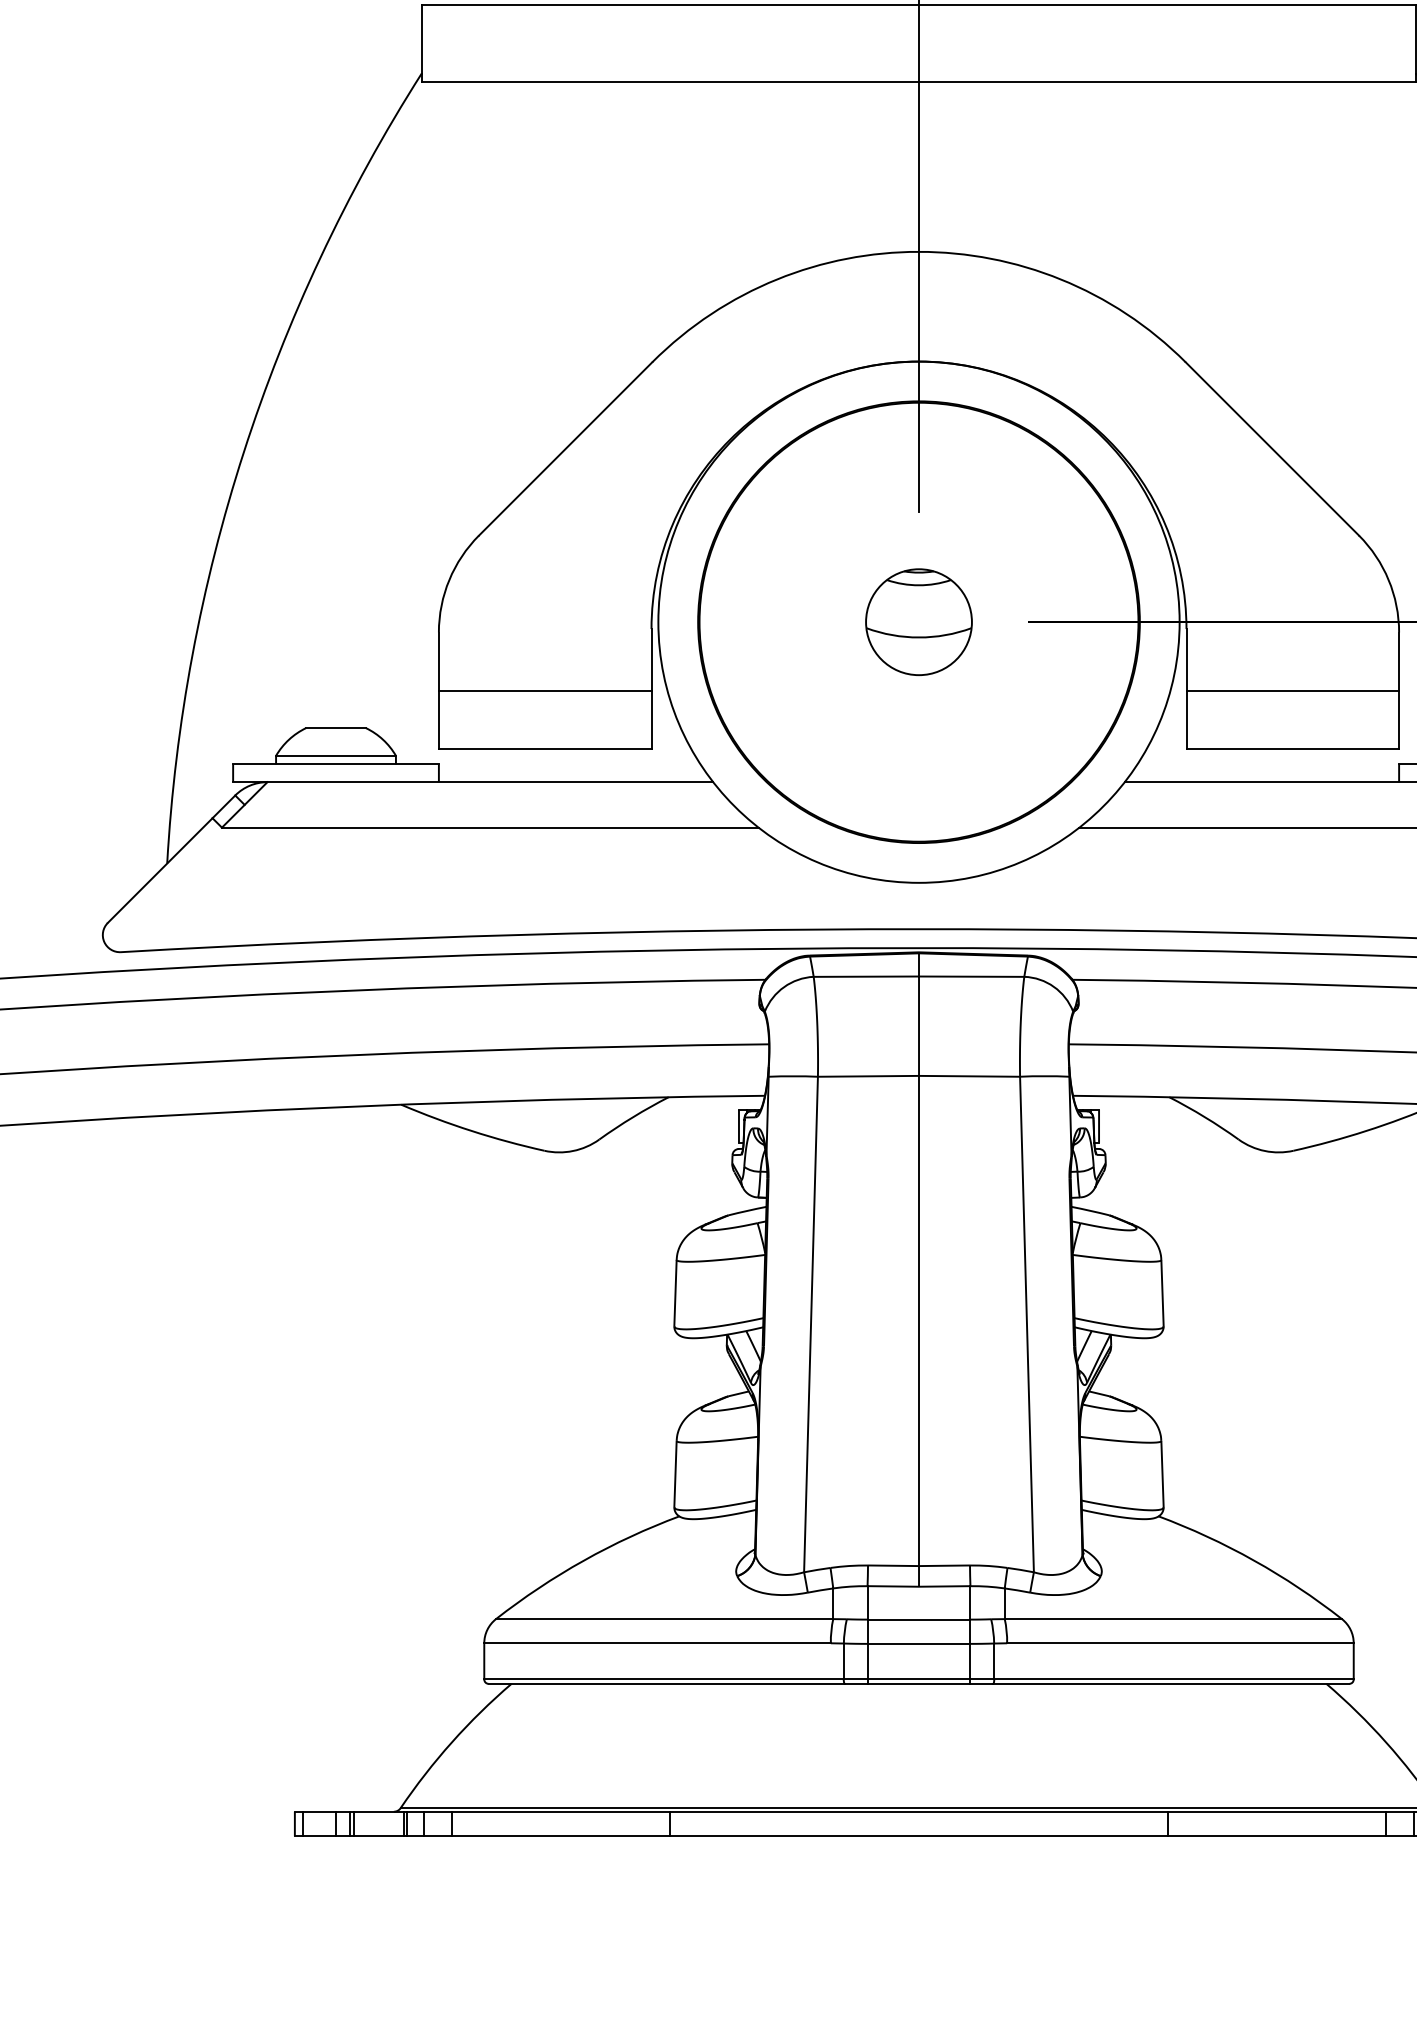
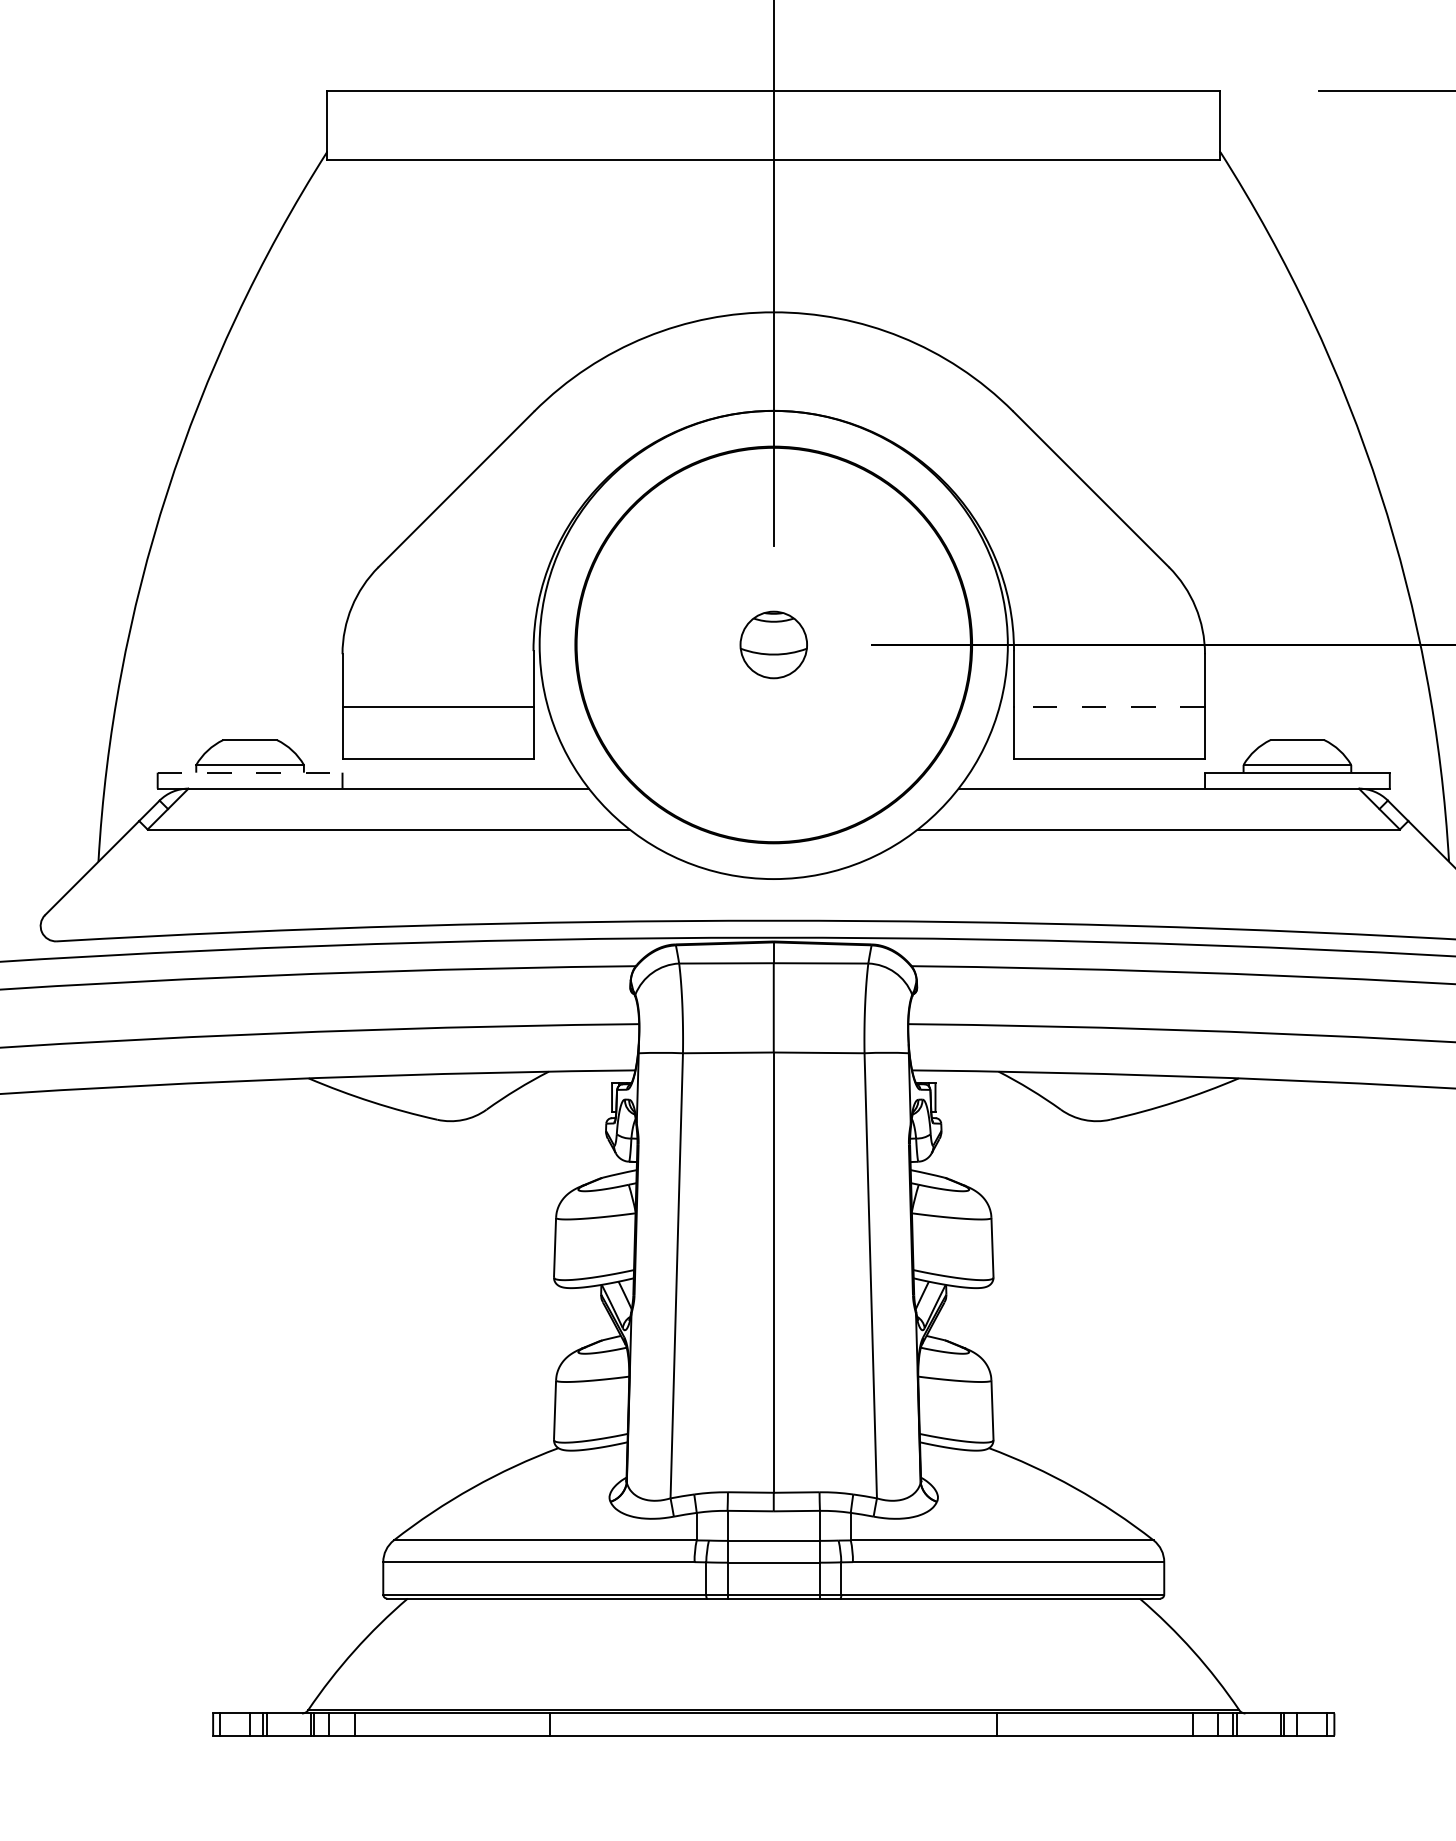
part: (918, 621) -> (773, 644), size x0.7
line: (1292, 691) -> (1109, 707), solid -> dashed
line: (336, 764) -> (250, 772), solid -> dashed

